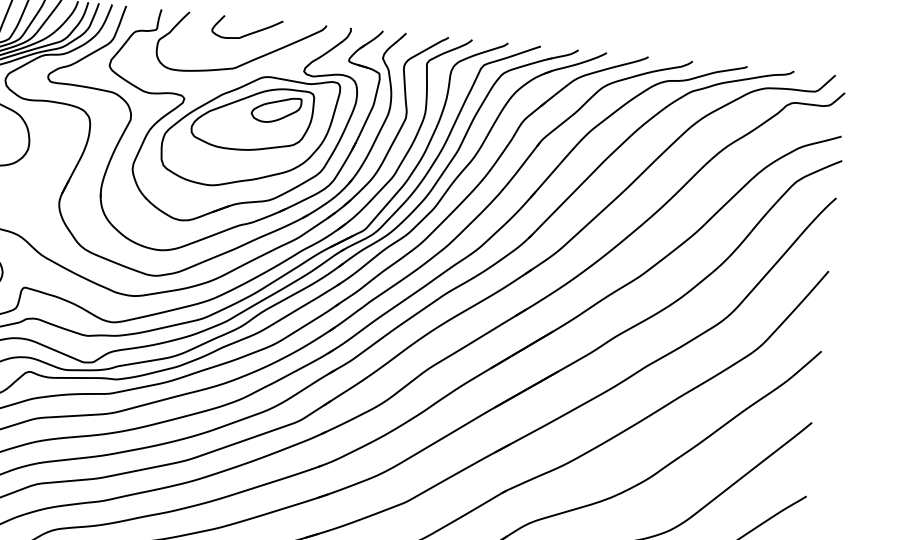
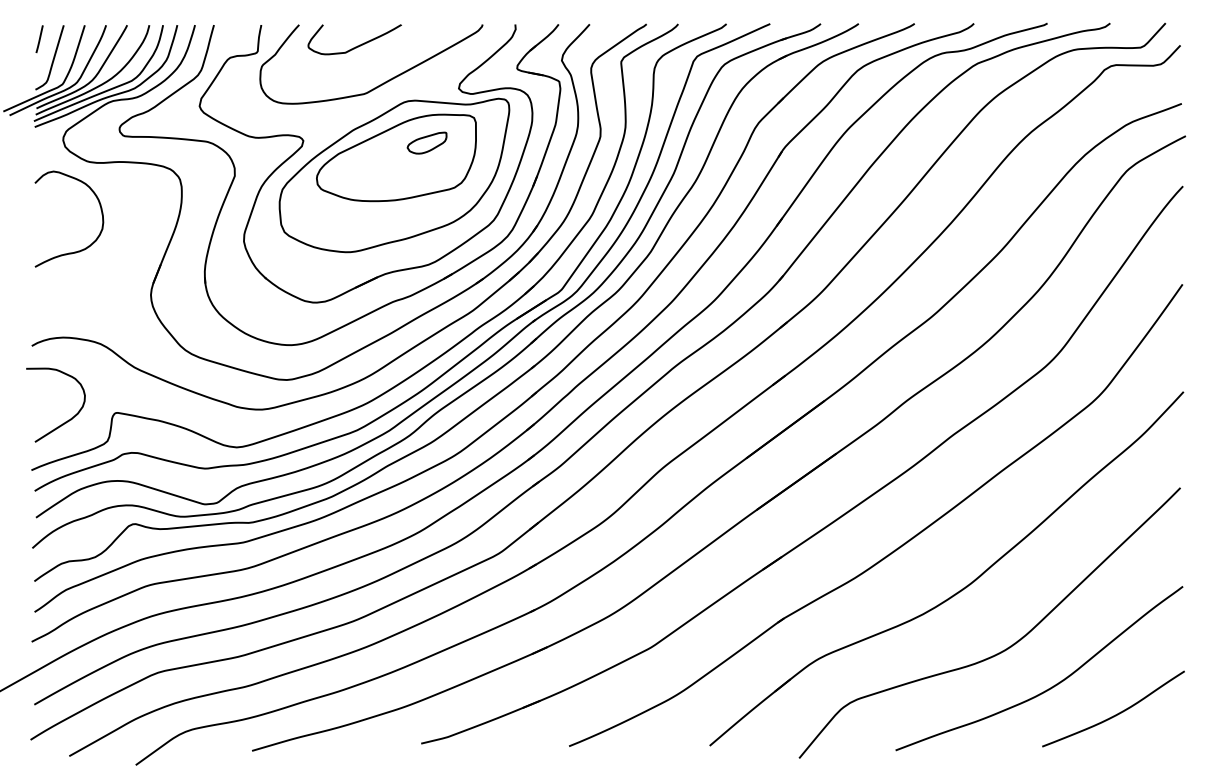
curve: (248, 33) -> (357, 45), moved
part: (275, 109) -> (426, 142), size x0.6

